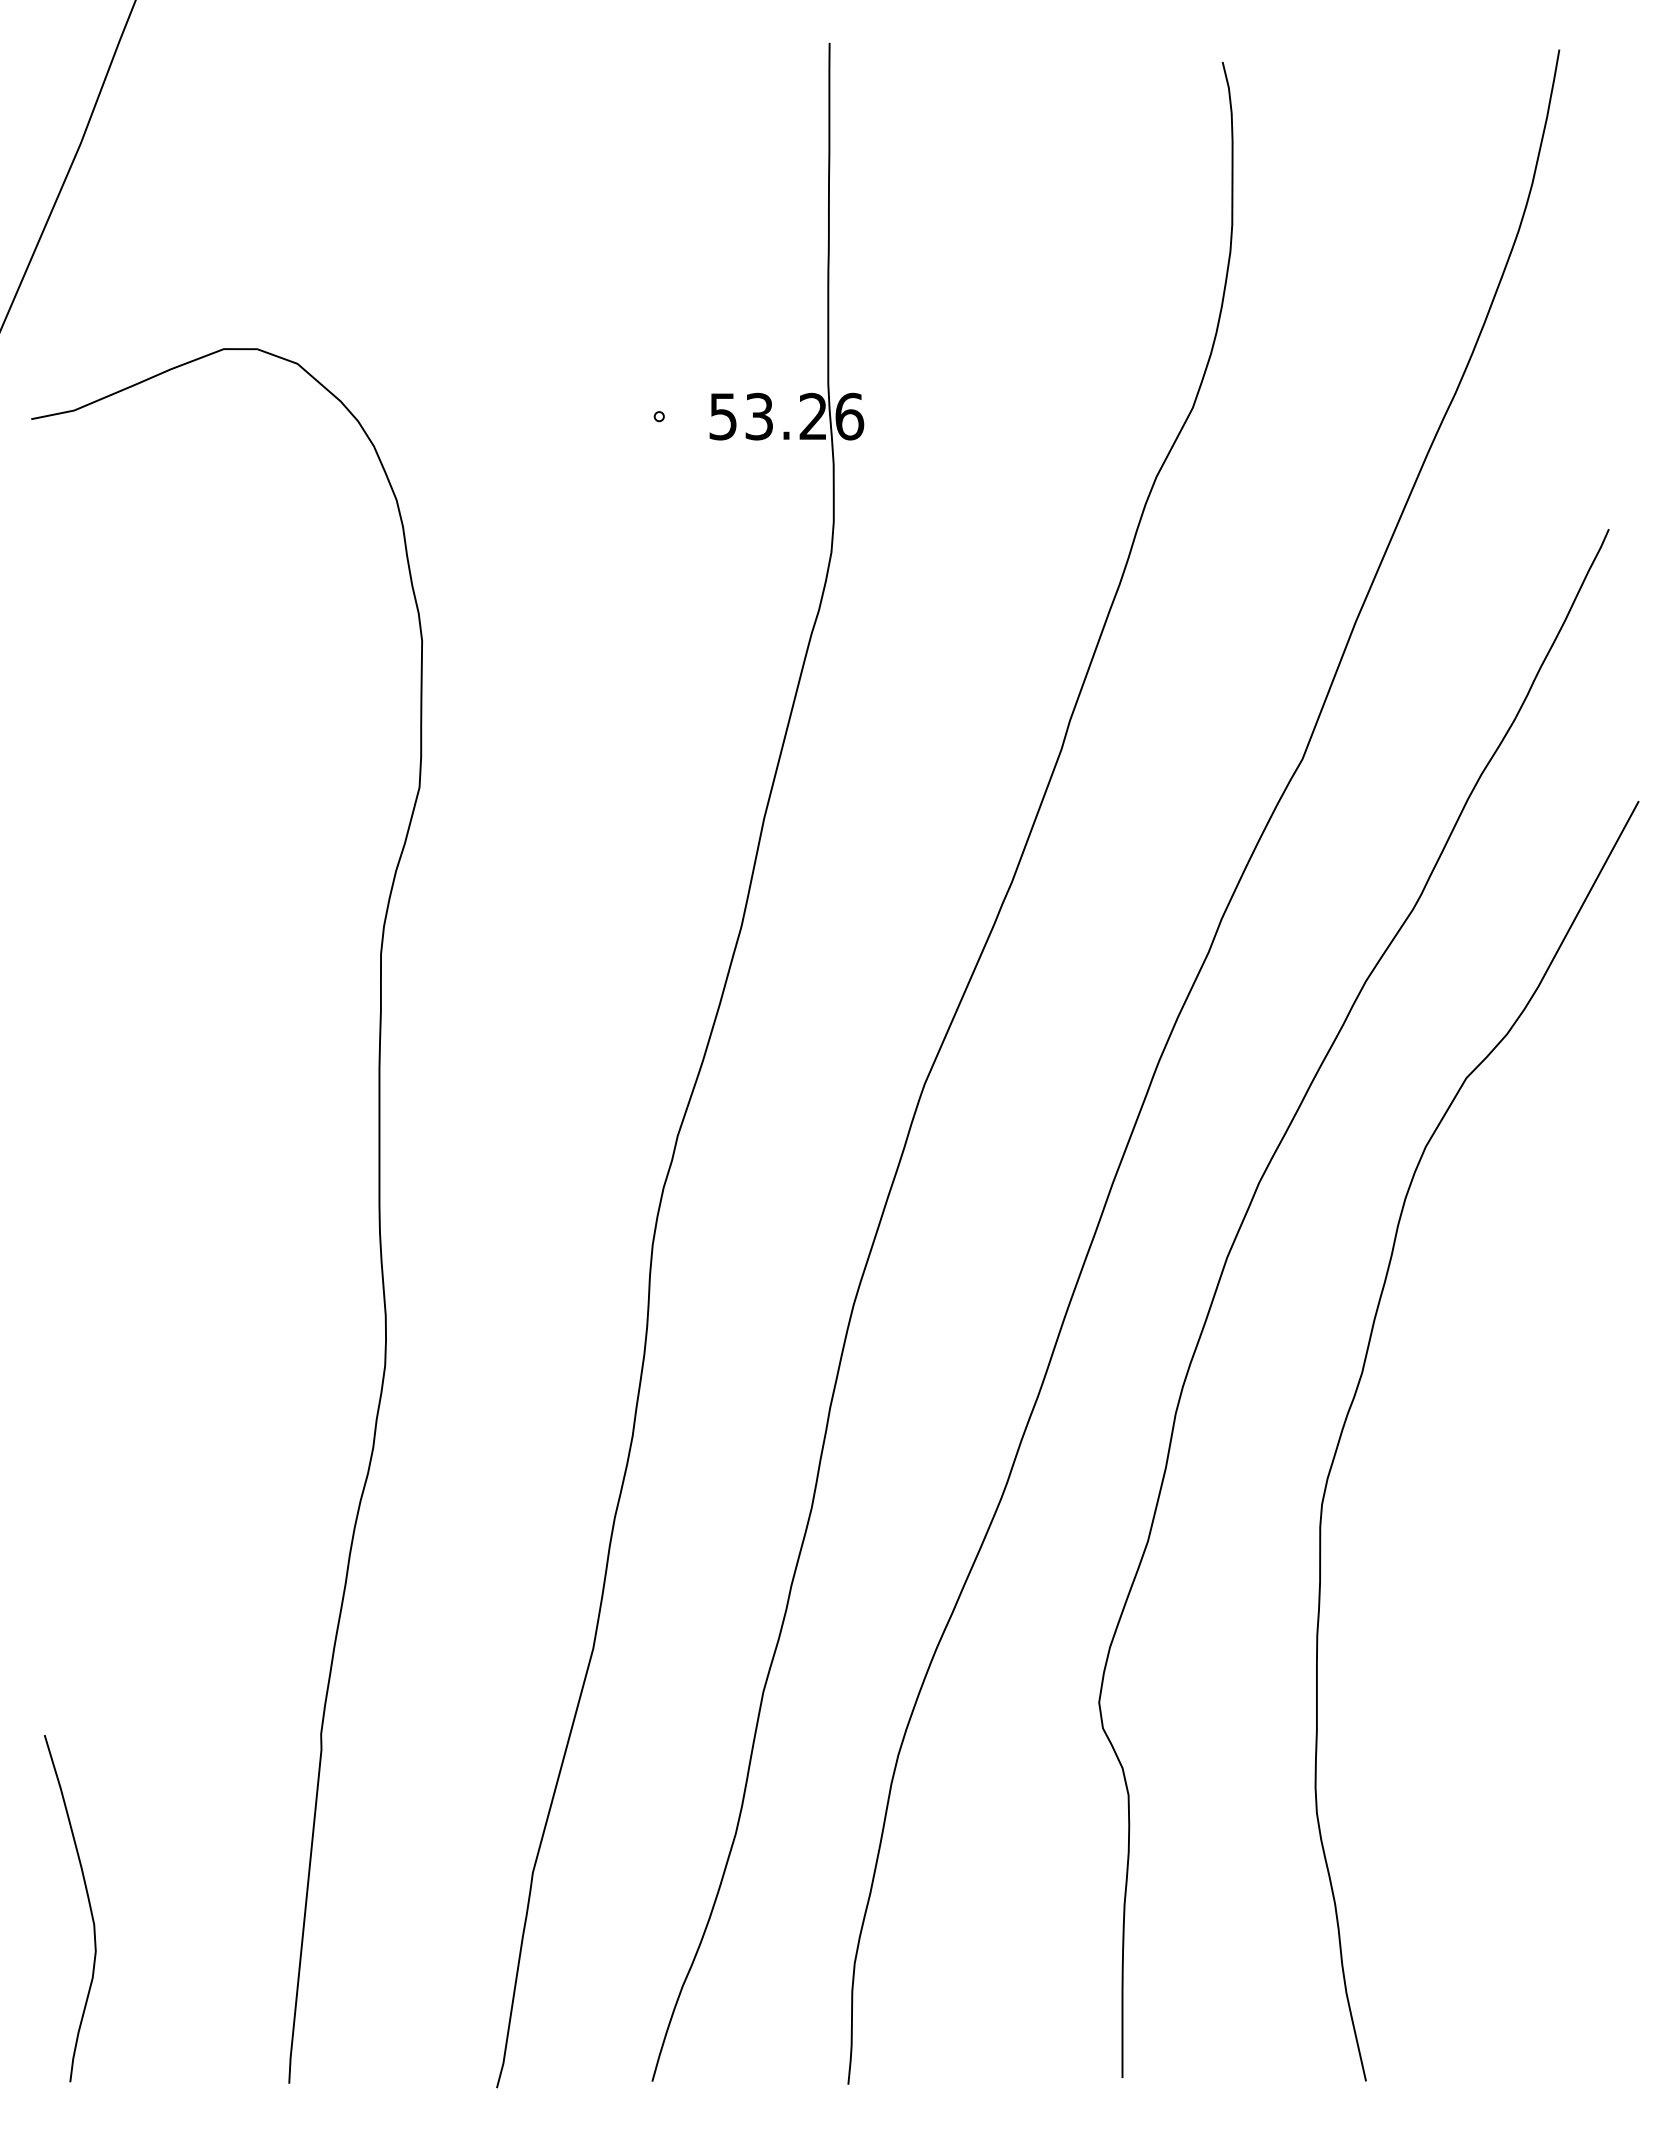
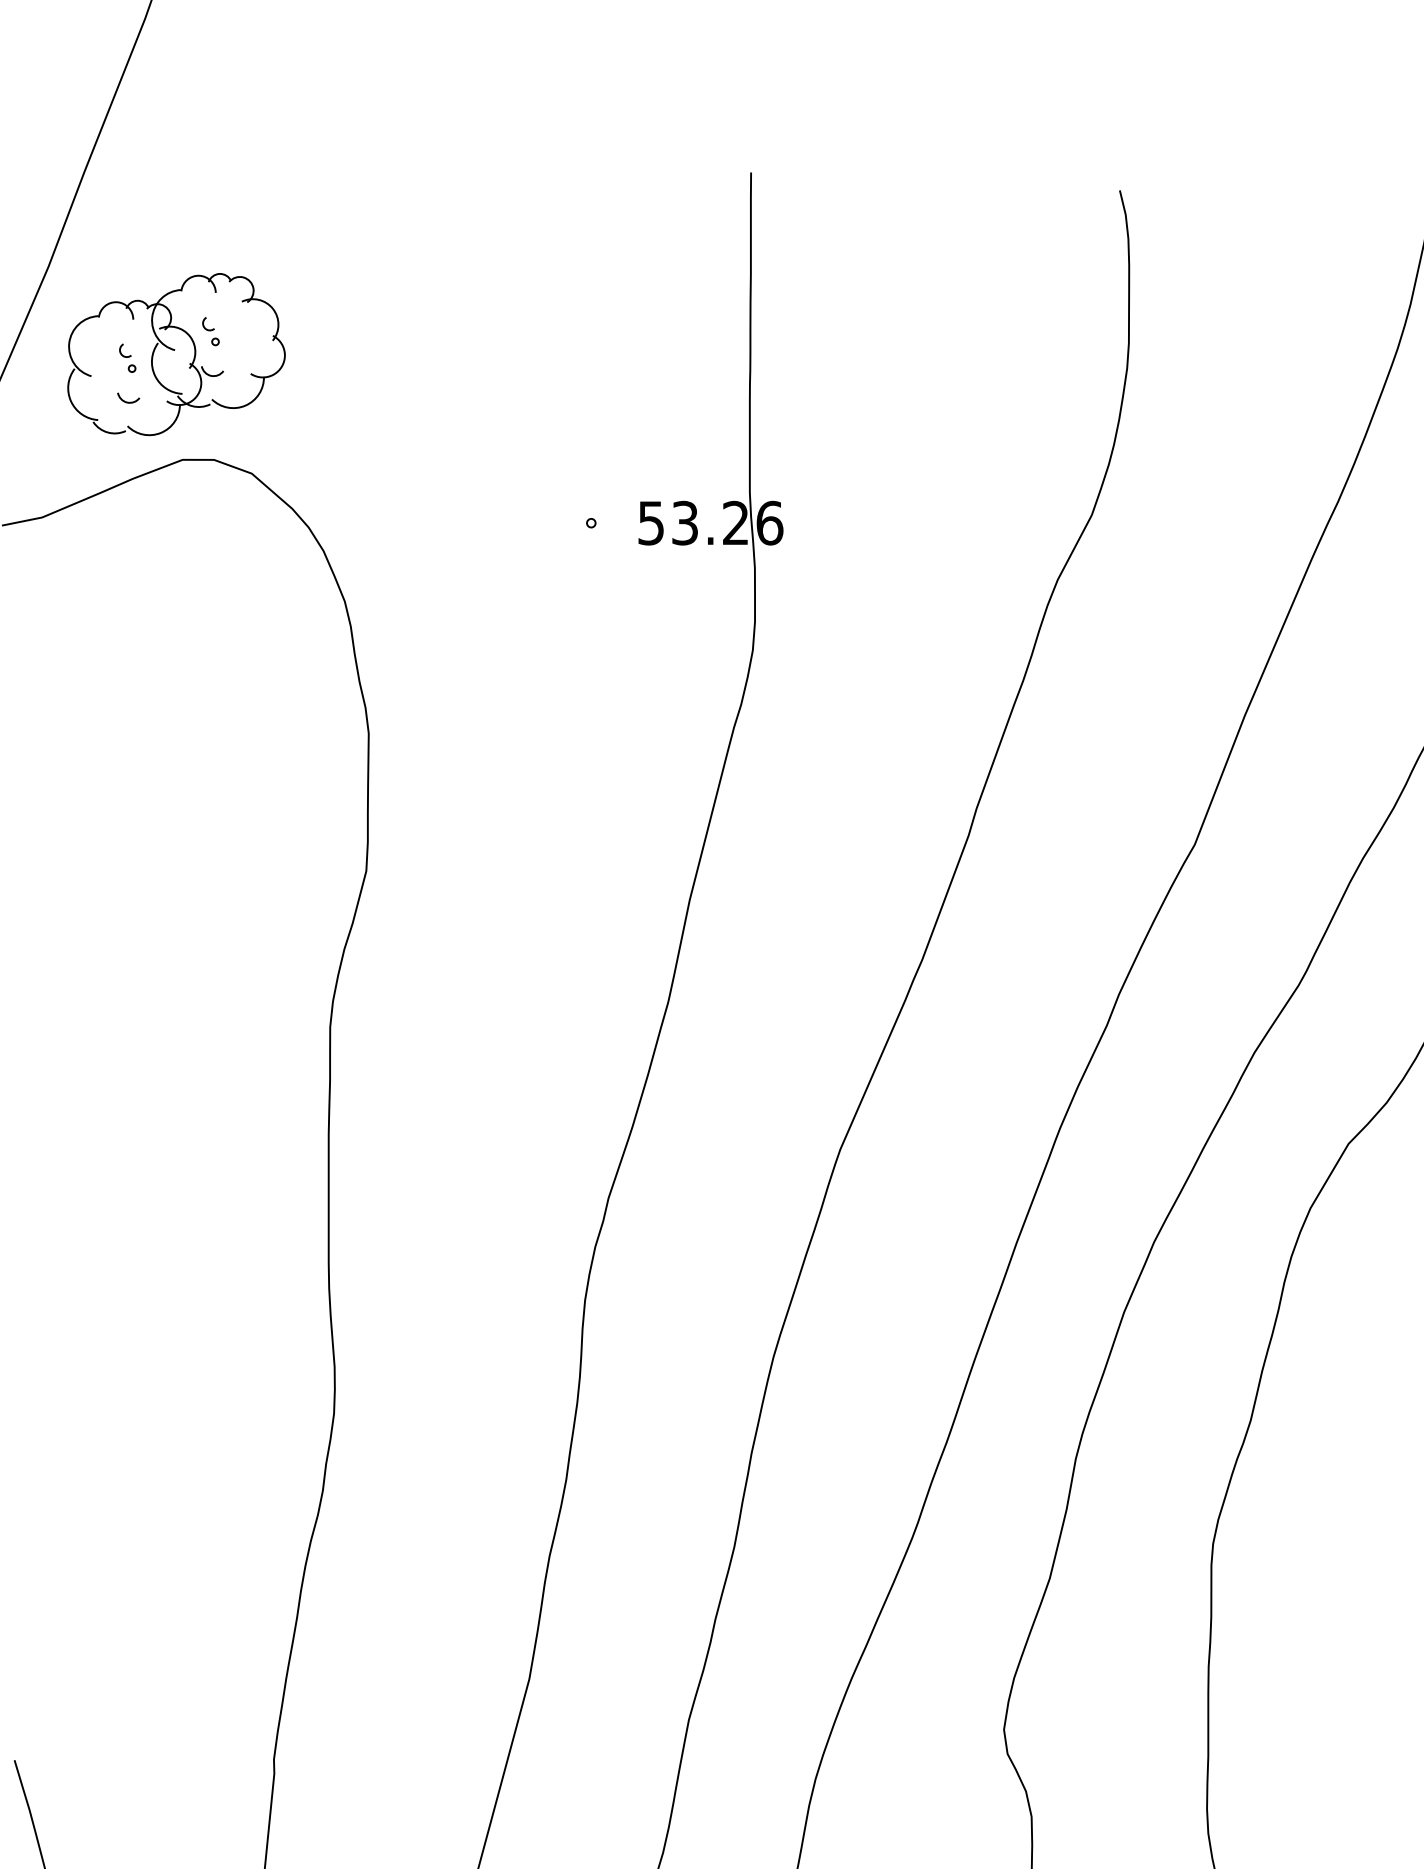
part: (217, 236) -> (176, 354), added

